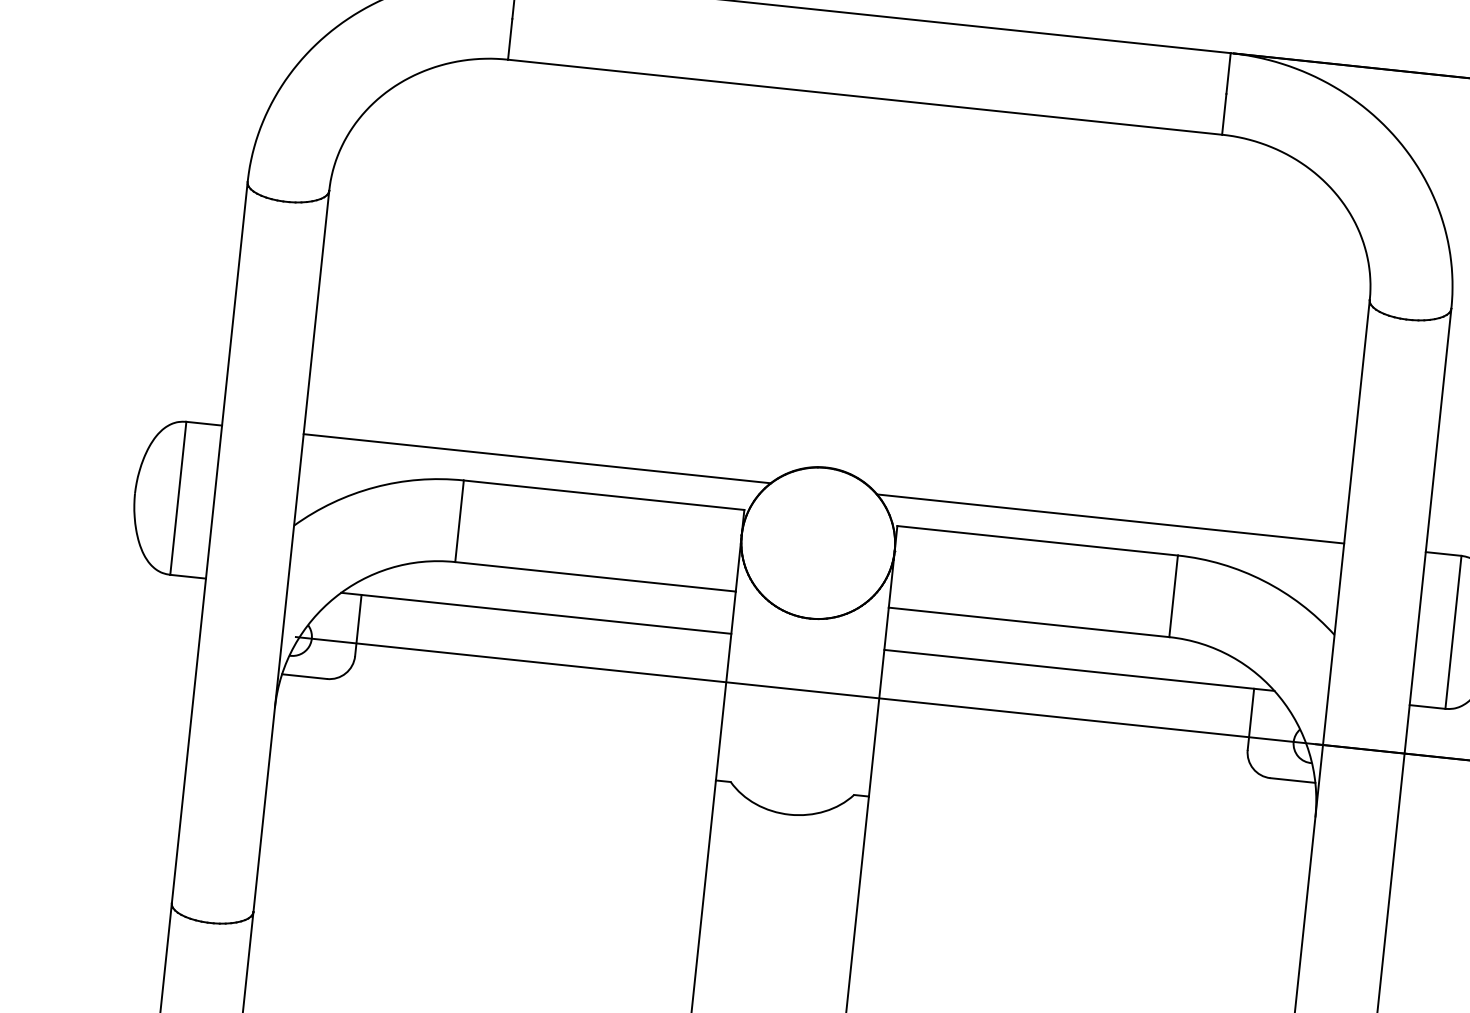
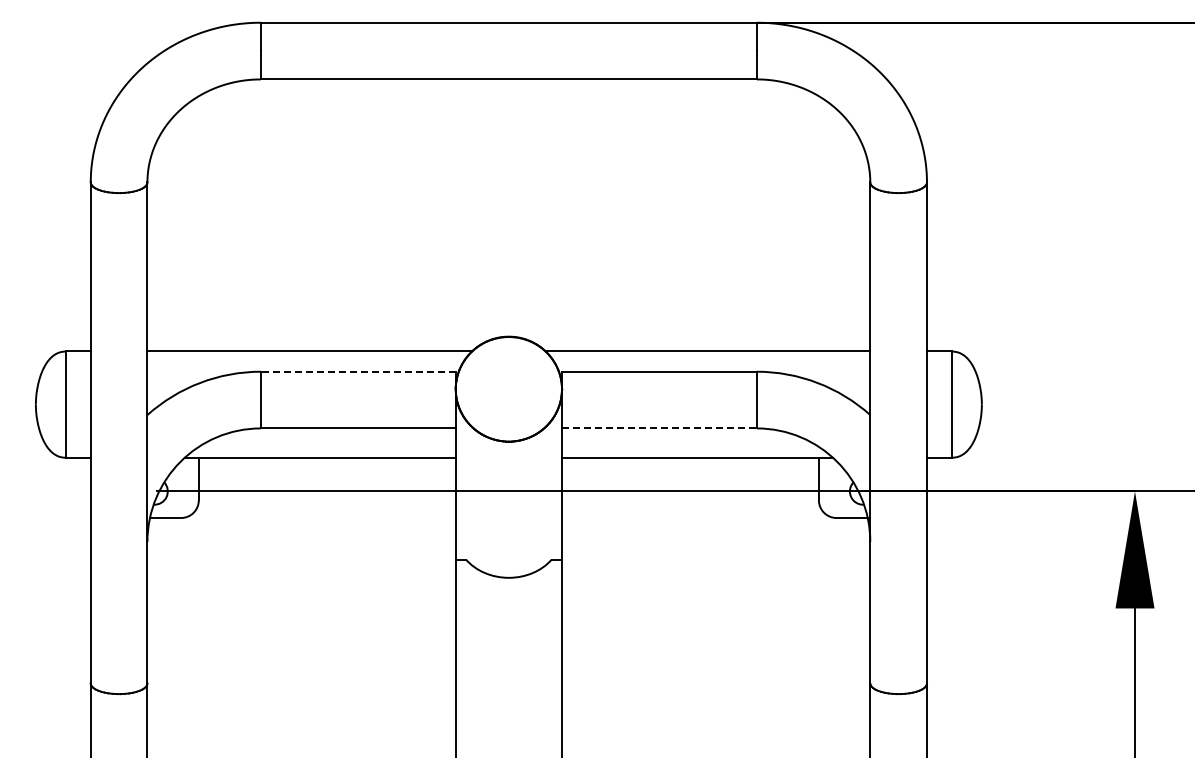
line: (603, 494) -> (357, 371), solid -> dashed
line: (1029, 622) -> (659, 428), solid -> dashed

